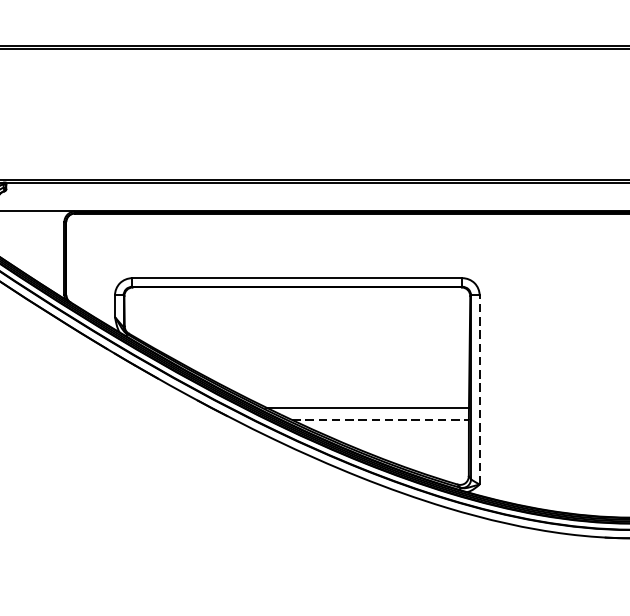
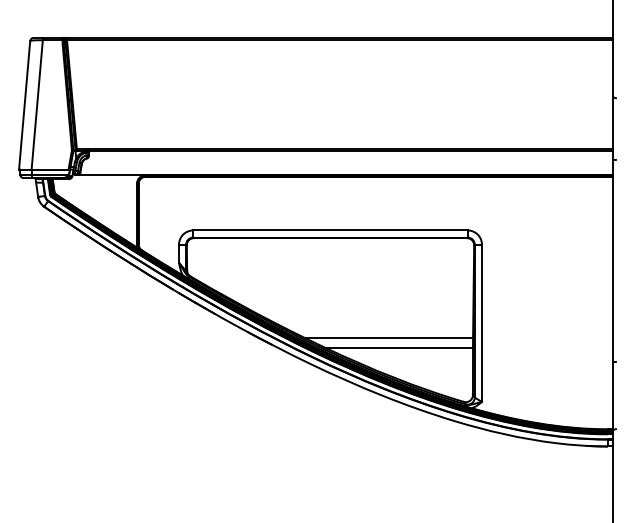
line: (479, 390) -> (481, 323), dashed -> solid
line: (381, 420) -> (400, 348), dashed -> solid

